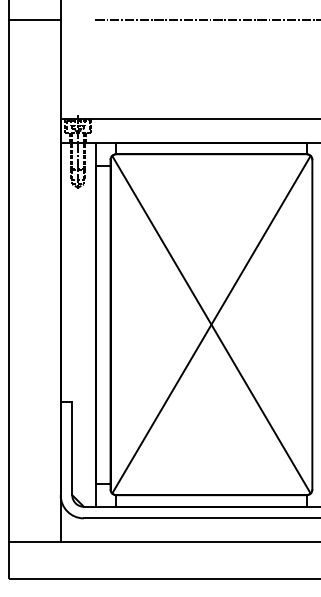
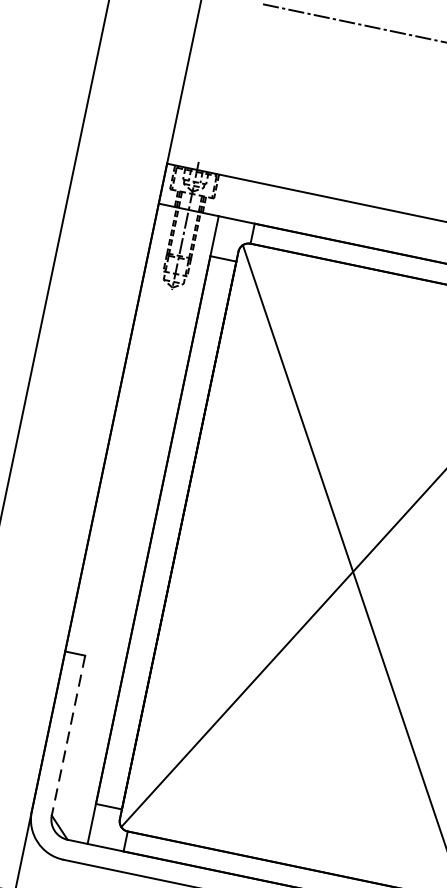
line: (72, 449) -> (68, 736), solid -> dashed

